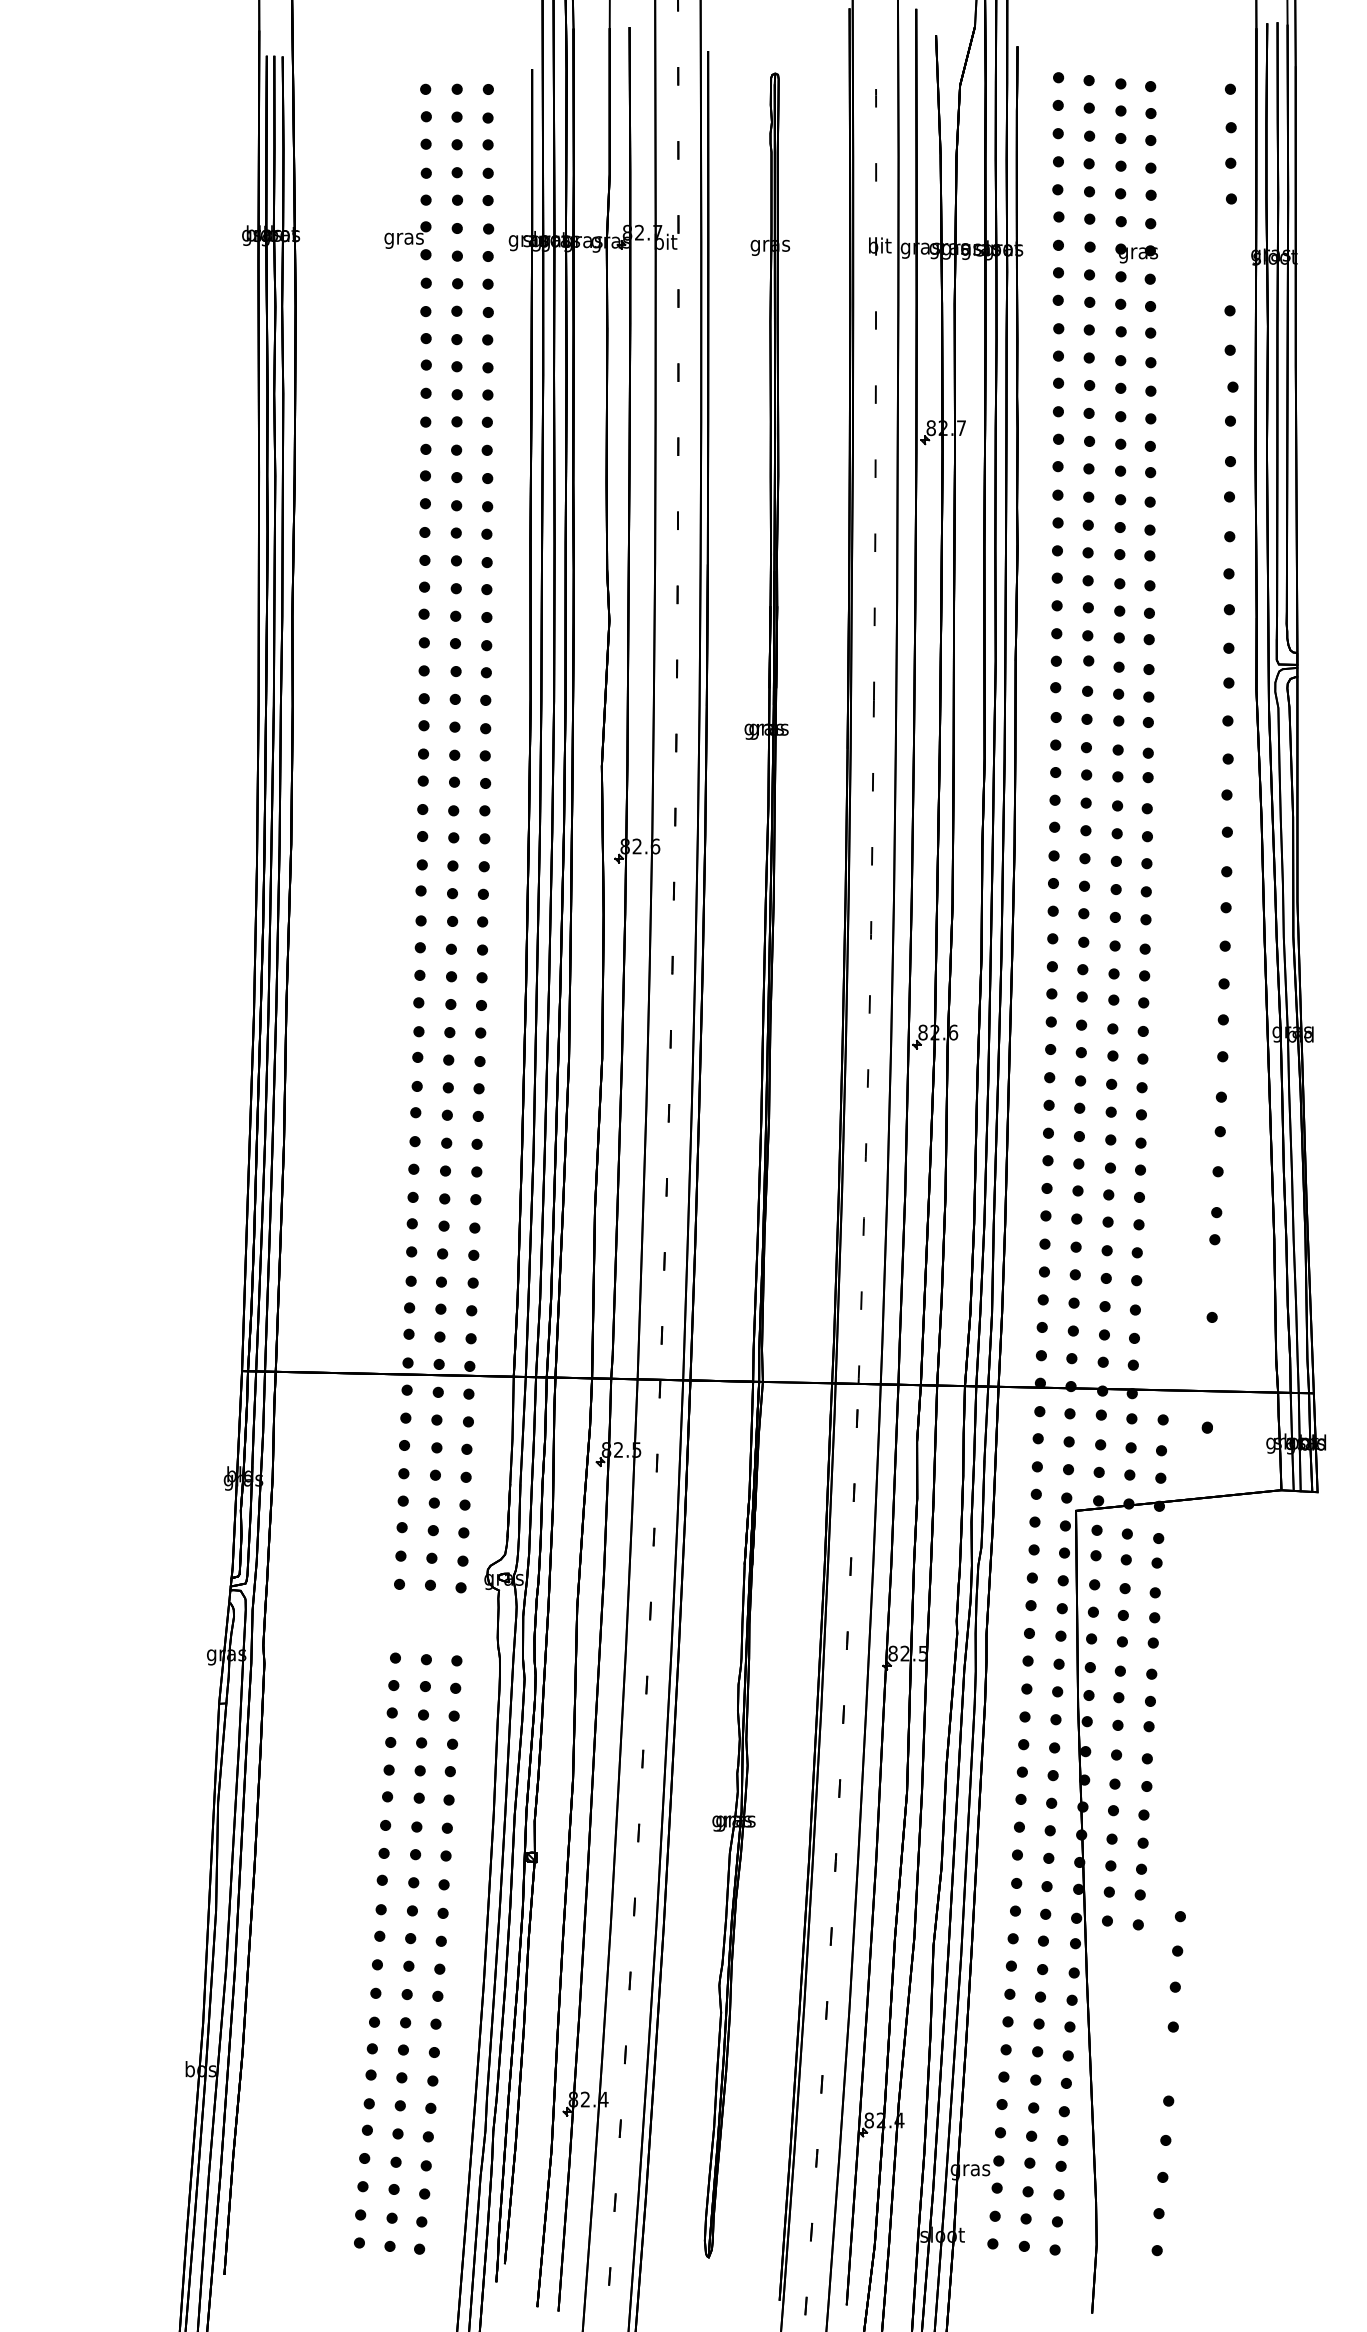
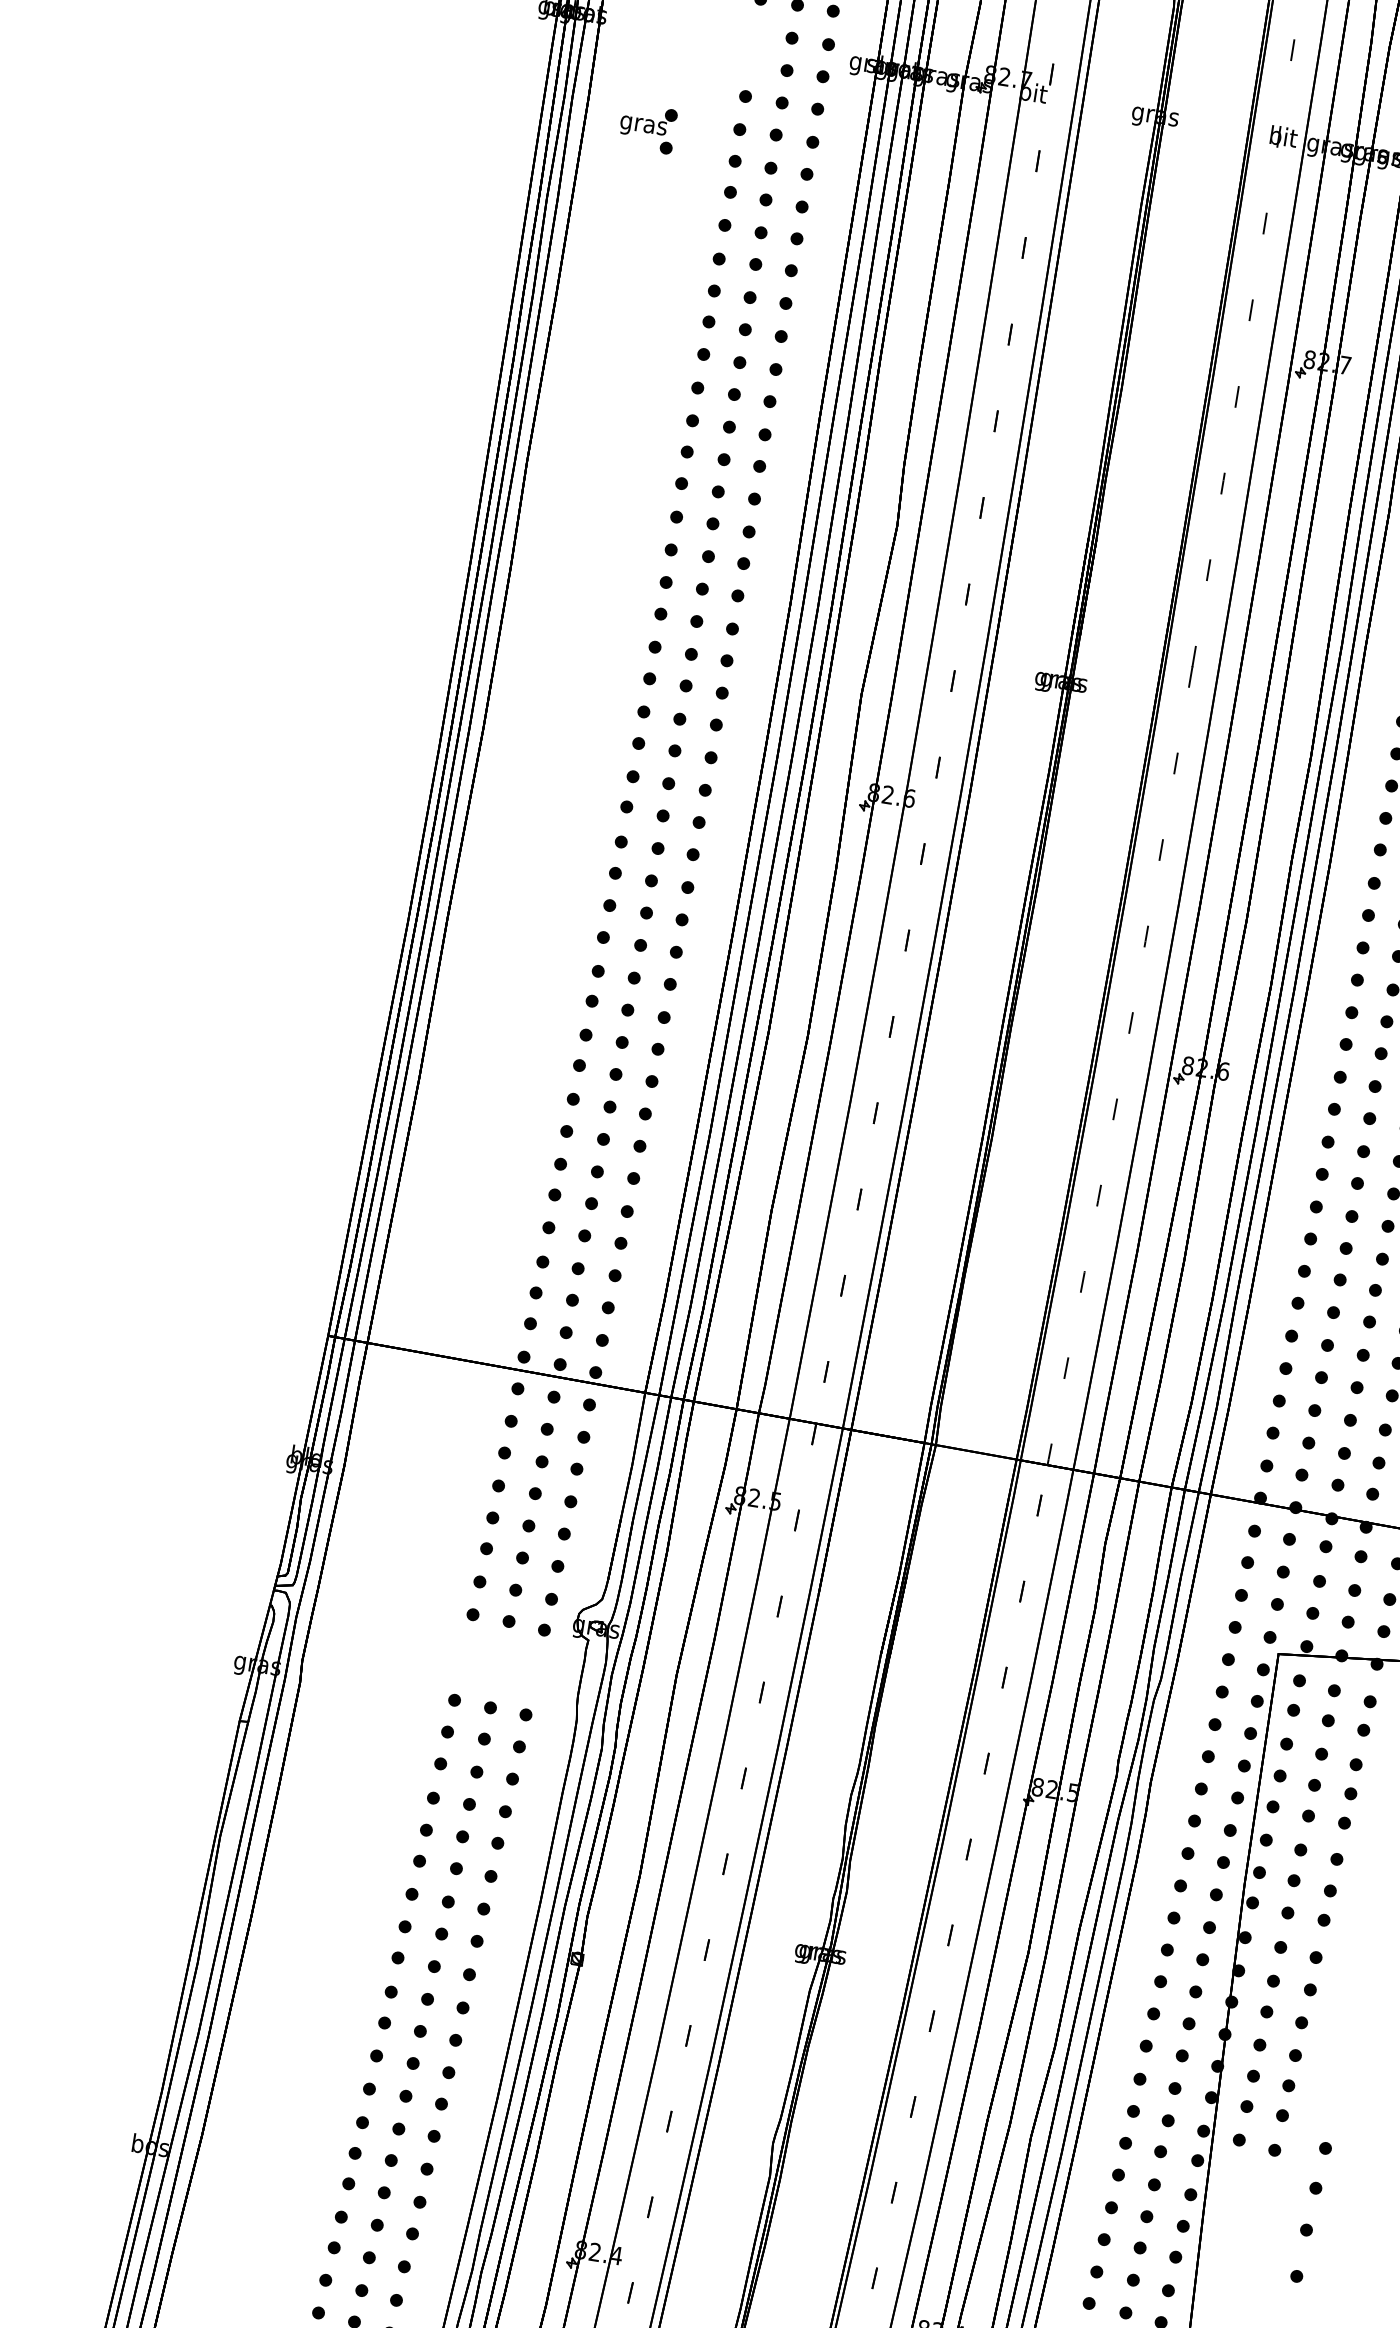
part: (407, 240) -> (647, 128), moved

